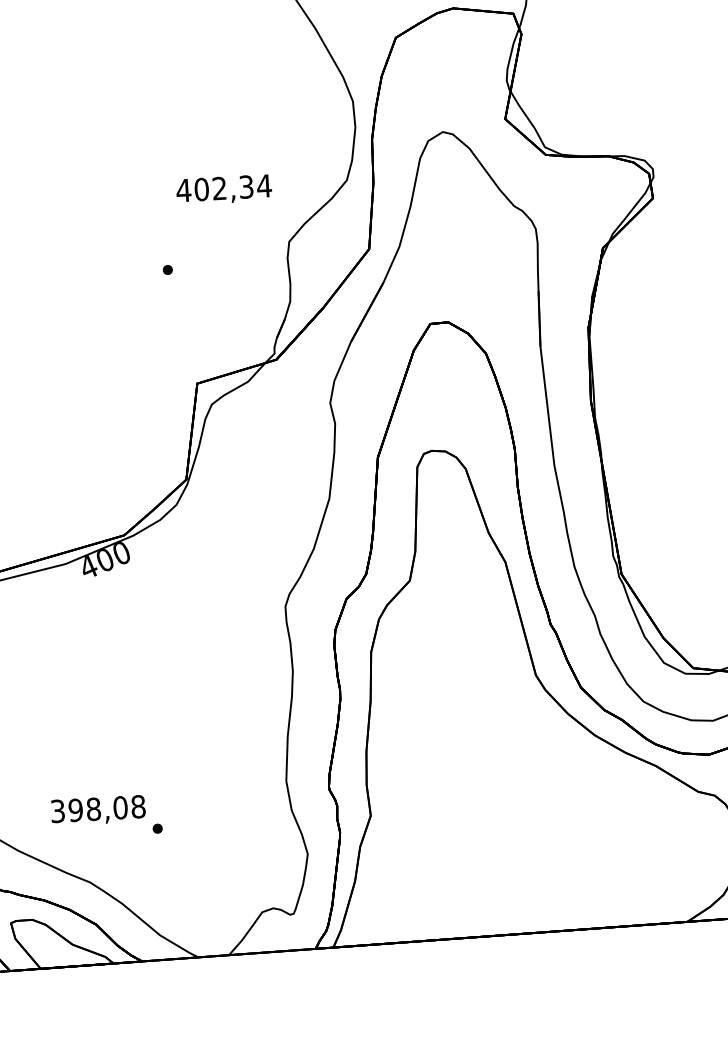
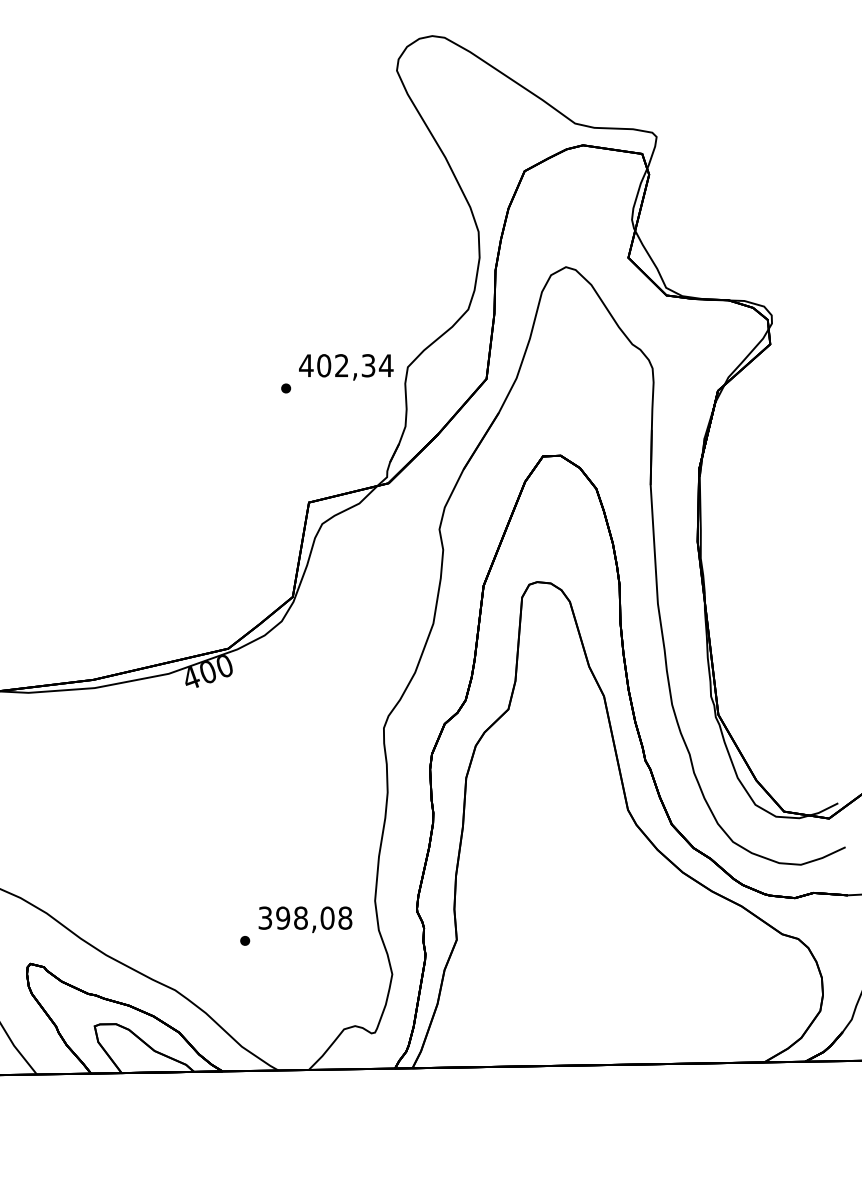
text: (224, 190) -> (346, 367), moved
text: (98, 810) -> (305, 919), moved

